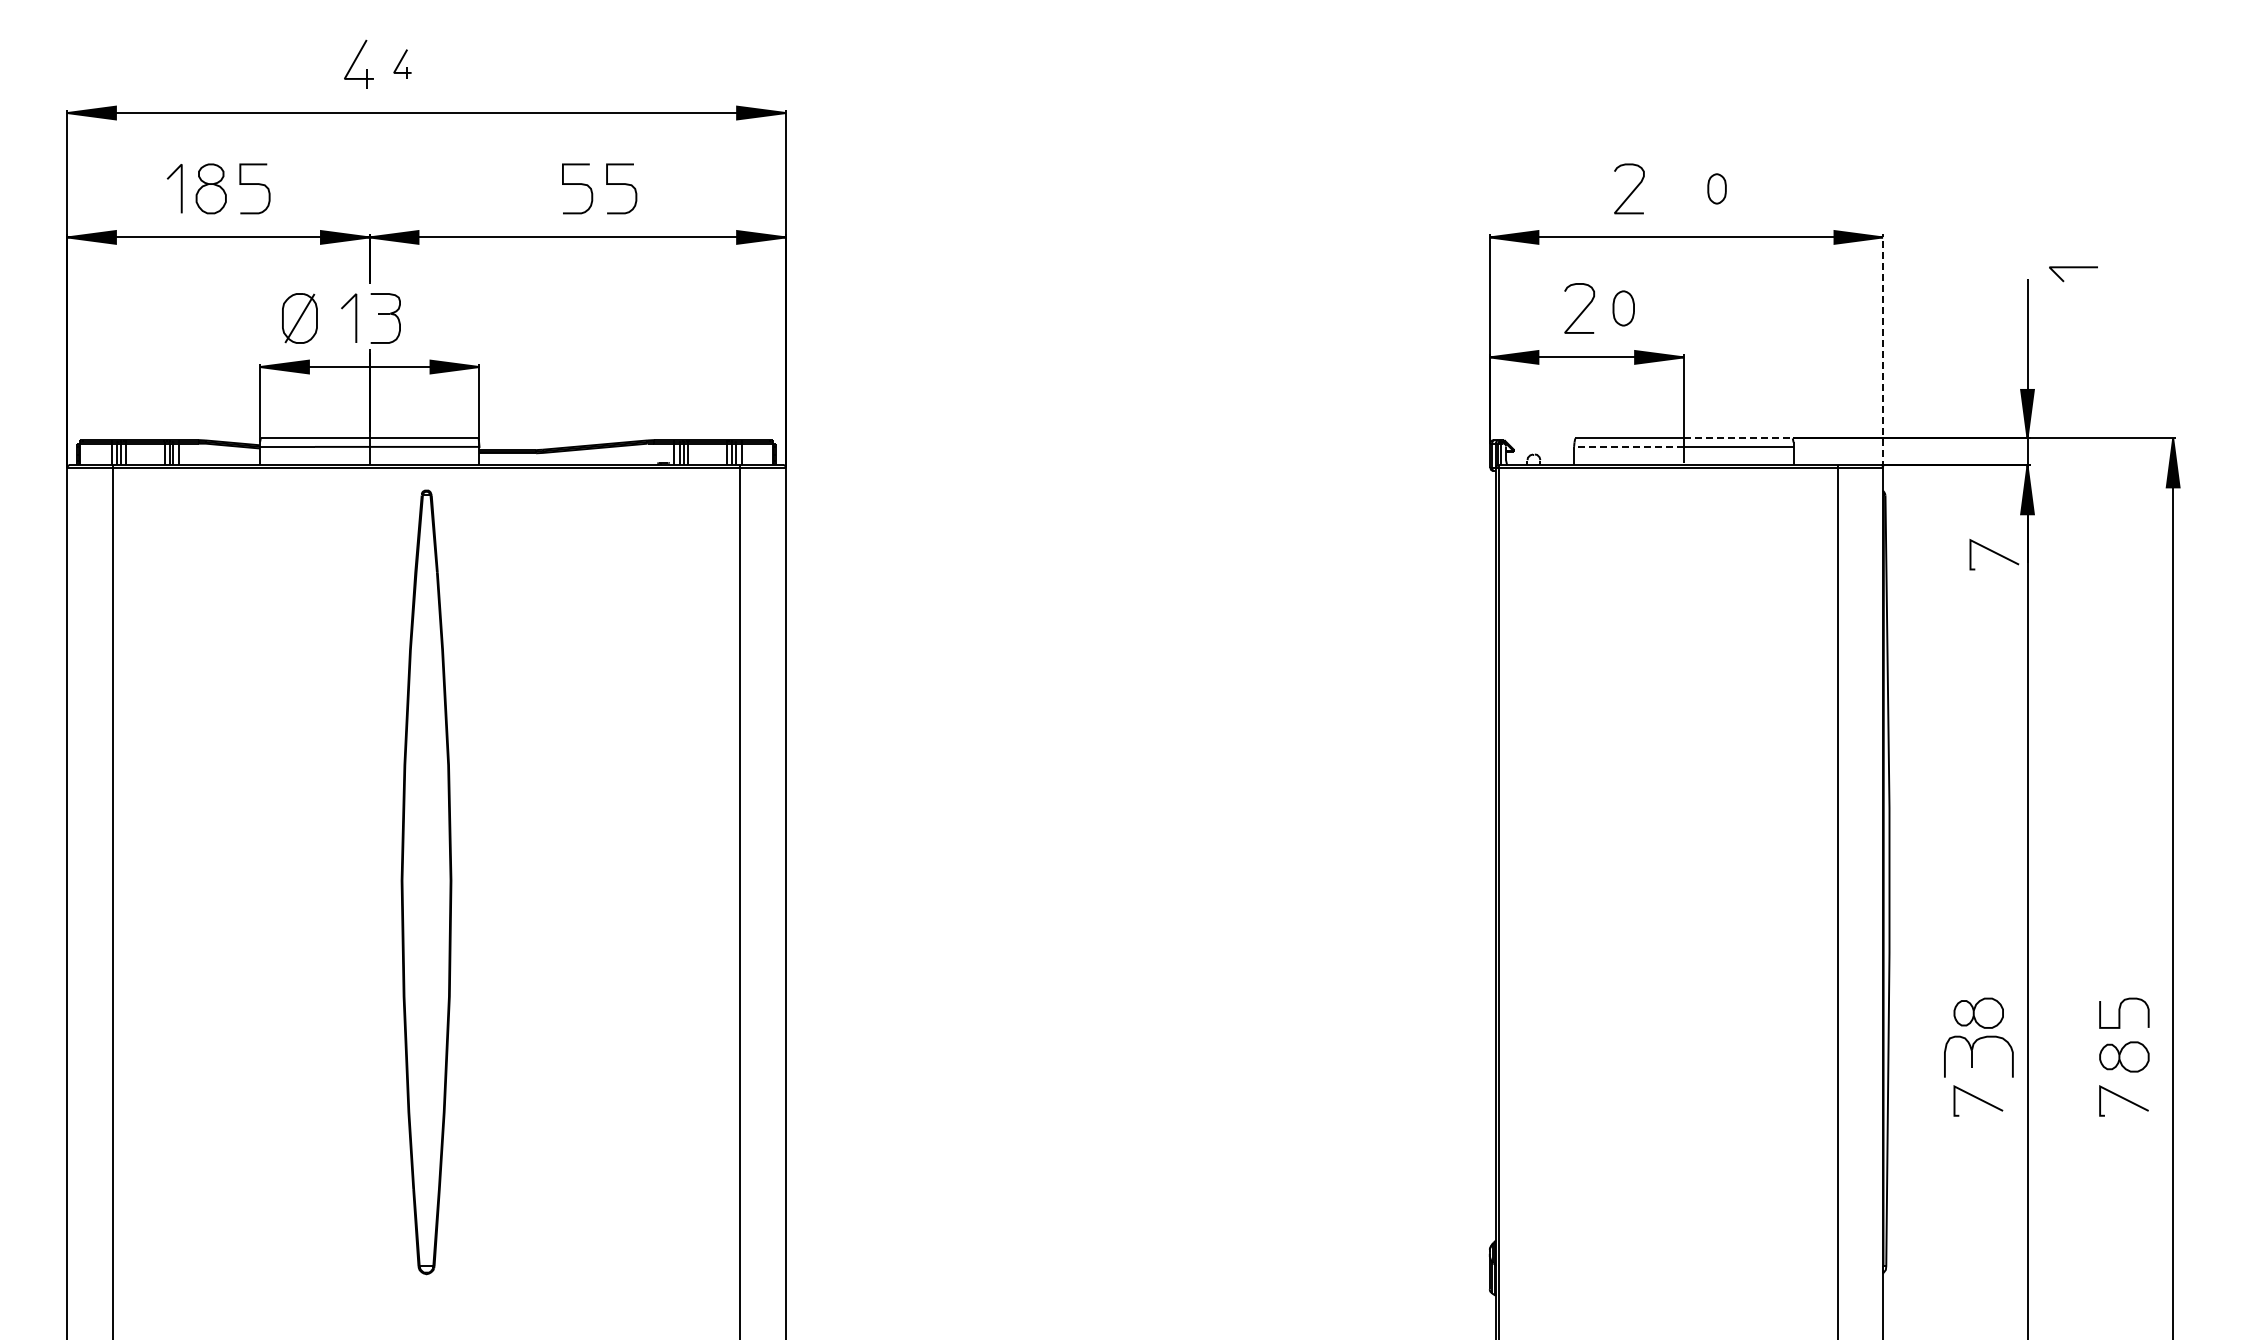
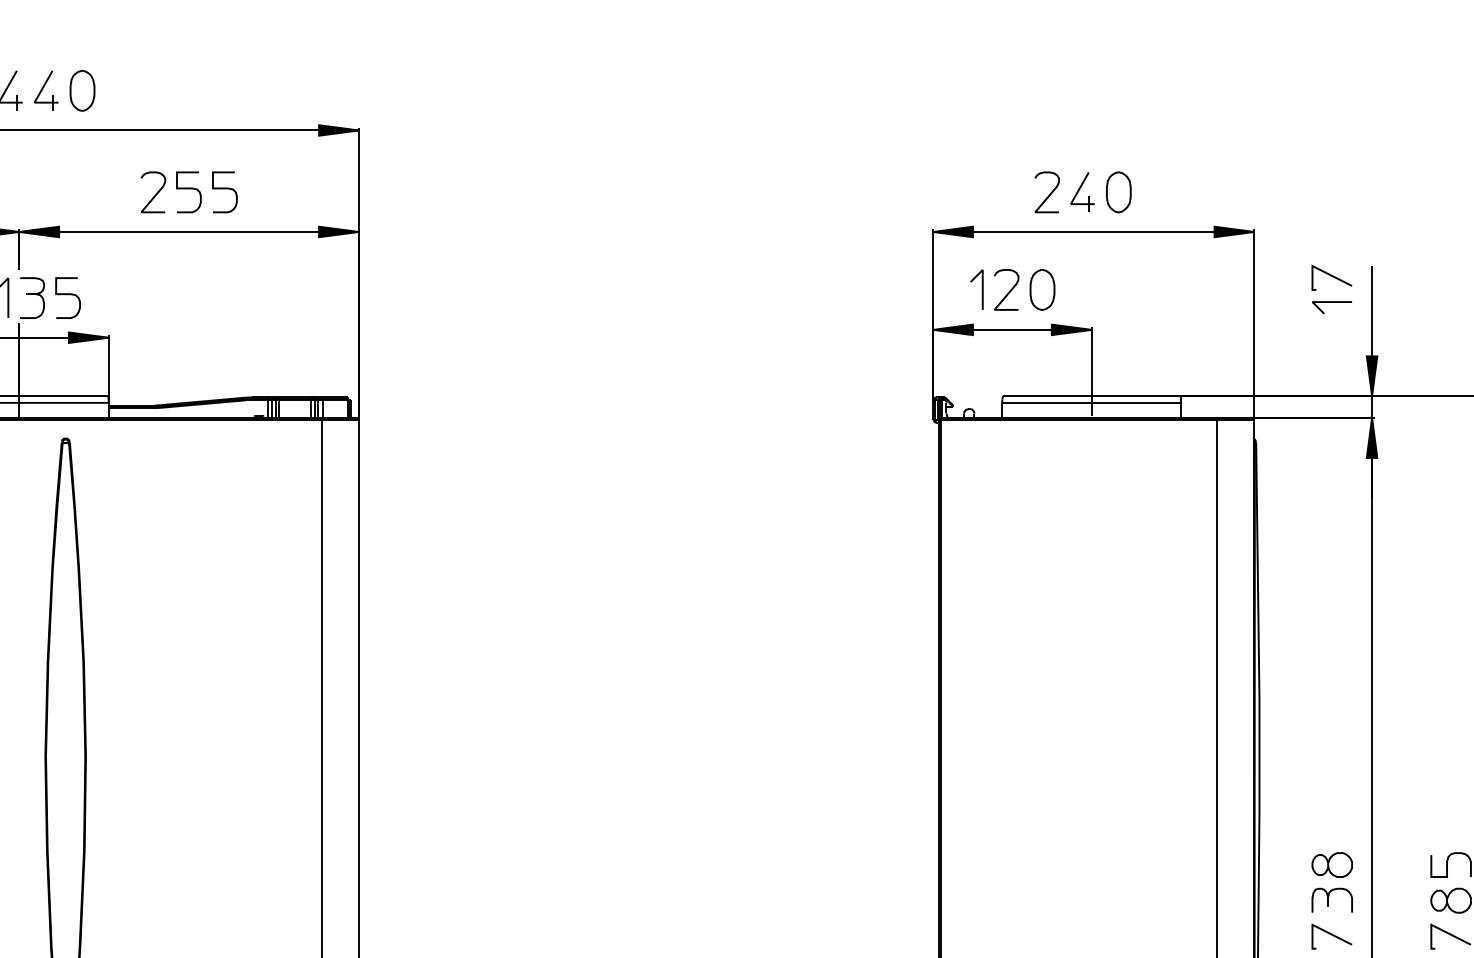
part: (402, 63) -> (46, 90), size x1.67
part: (446, 64) -> (81, 90), added
part: (1672, 188) -> (1082, 192), added
part: (1716, 188) -> (1118, 192), size x1.67
curve: (536, 191) -> (155, 194), added
line: (2073, 268) -> (1332, 303), moved
line: (1549, 307) -> (982, 289), added
part: (1623, 308) -> (1042, 289), size x1.43
curve: (429, 314) -> (68, 294), added
line: (1883, 351) -> (1254, 325), dashed -> solid
line: (1738, 438) -> (1136, 396), dashed -> solid
line: (1629, 446) -> (1047, 402), dashed -> solid
line: (1994, 553) -> (1332, 276), moved
part: (1978, 1056) -> (1332, 900), size x0.71

